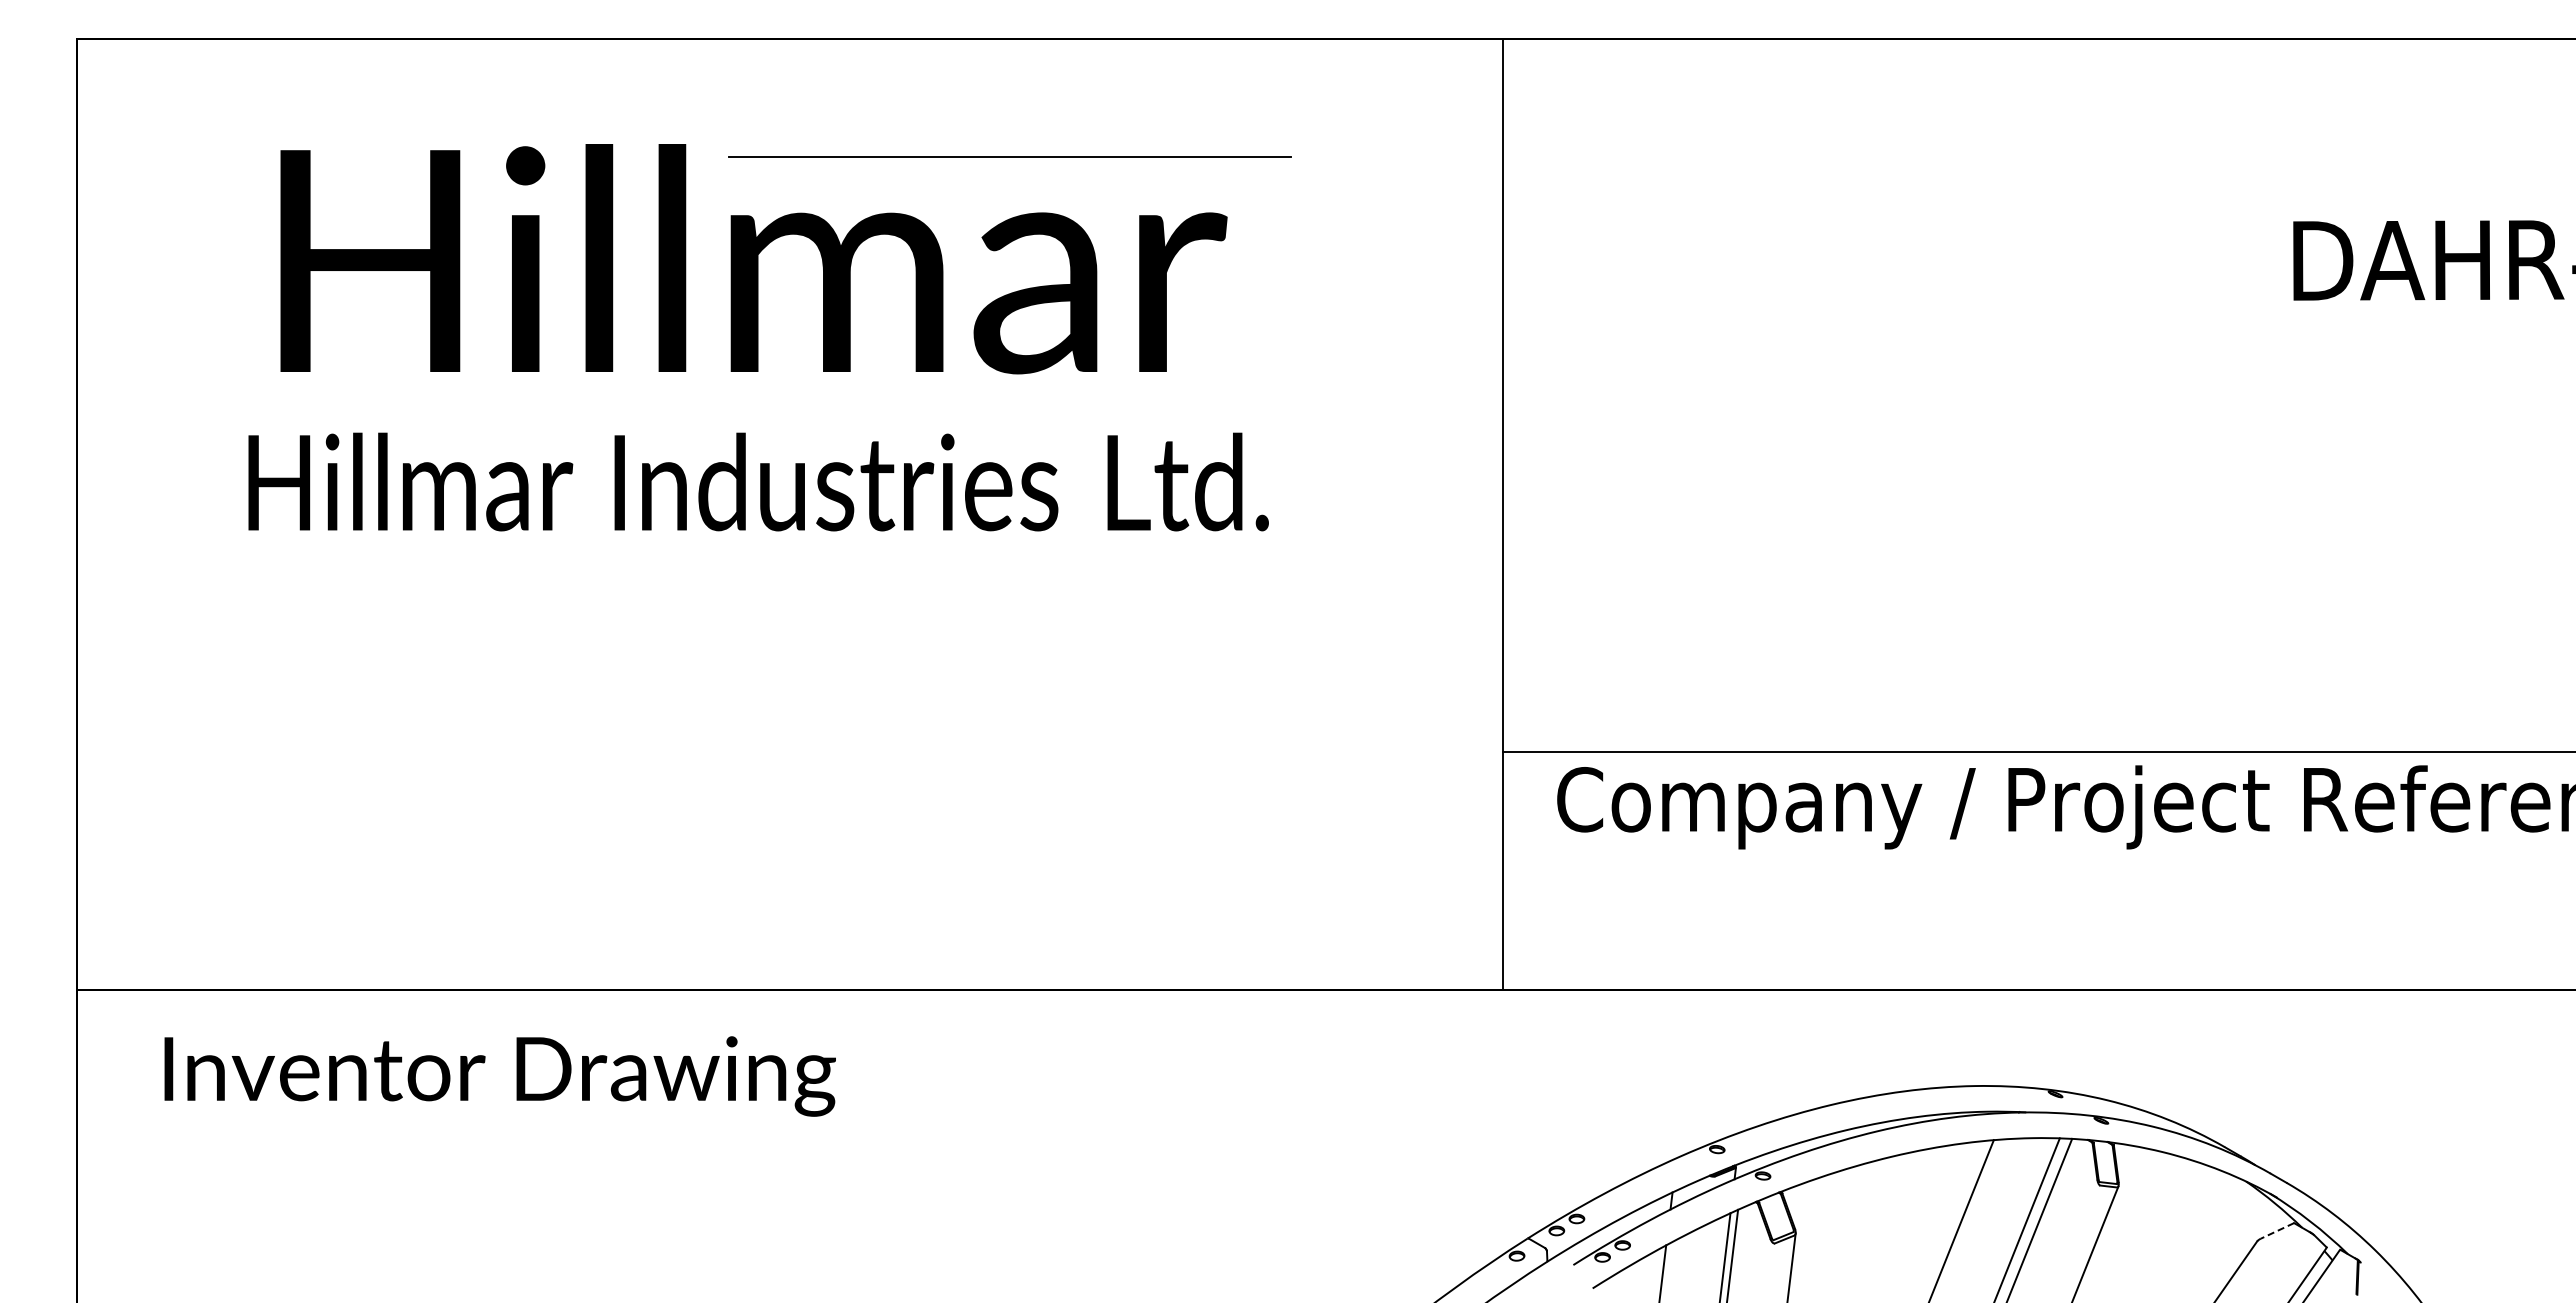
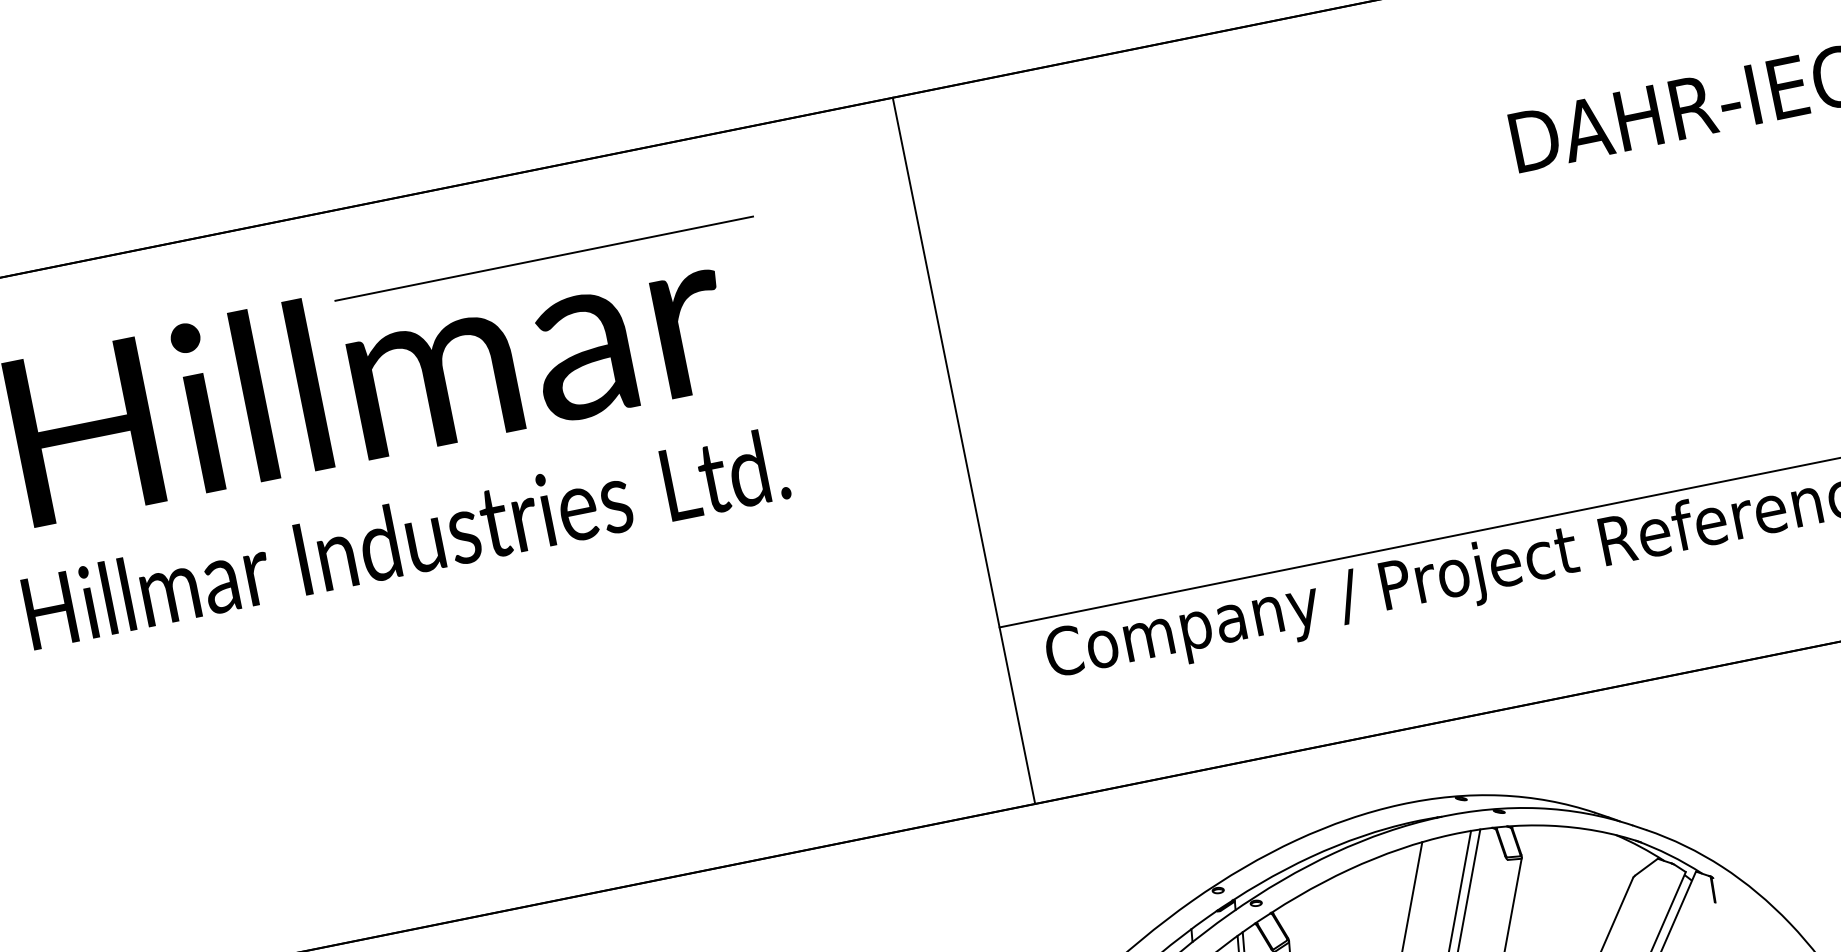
line: (2277, 1231) -> (1646, 867), dashed -> solid

